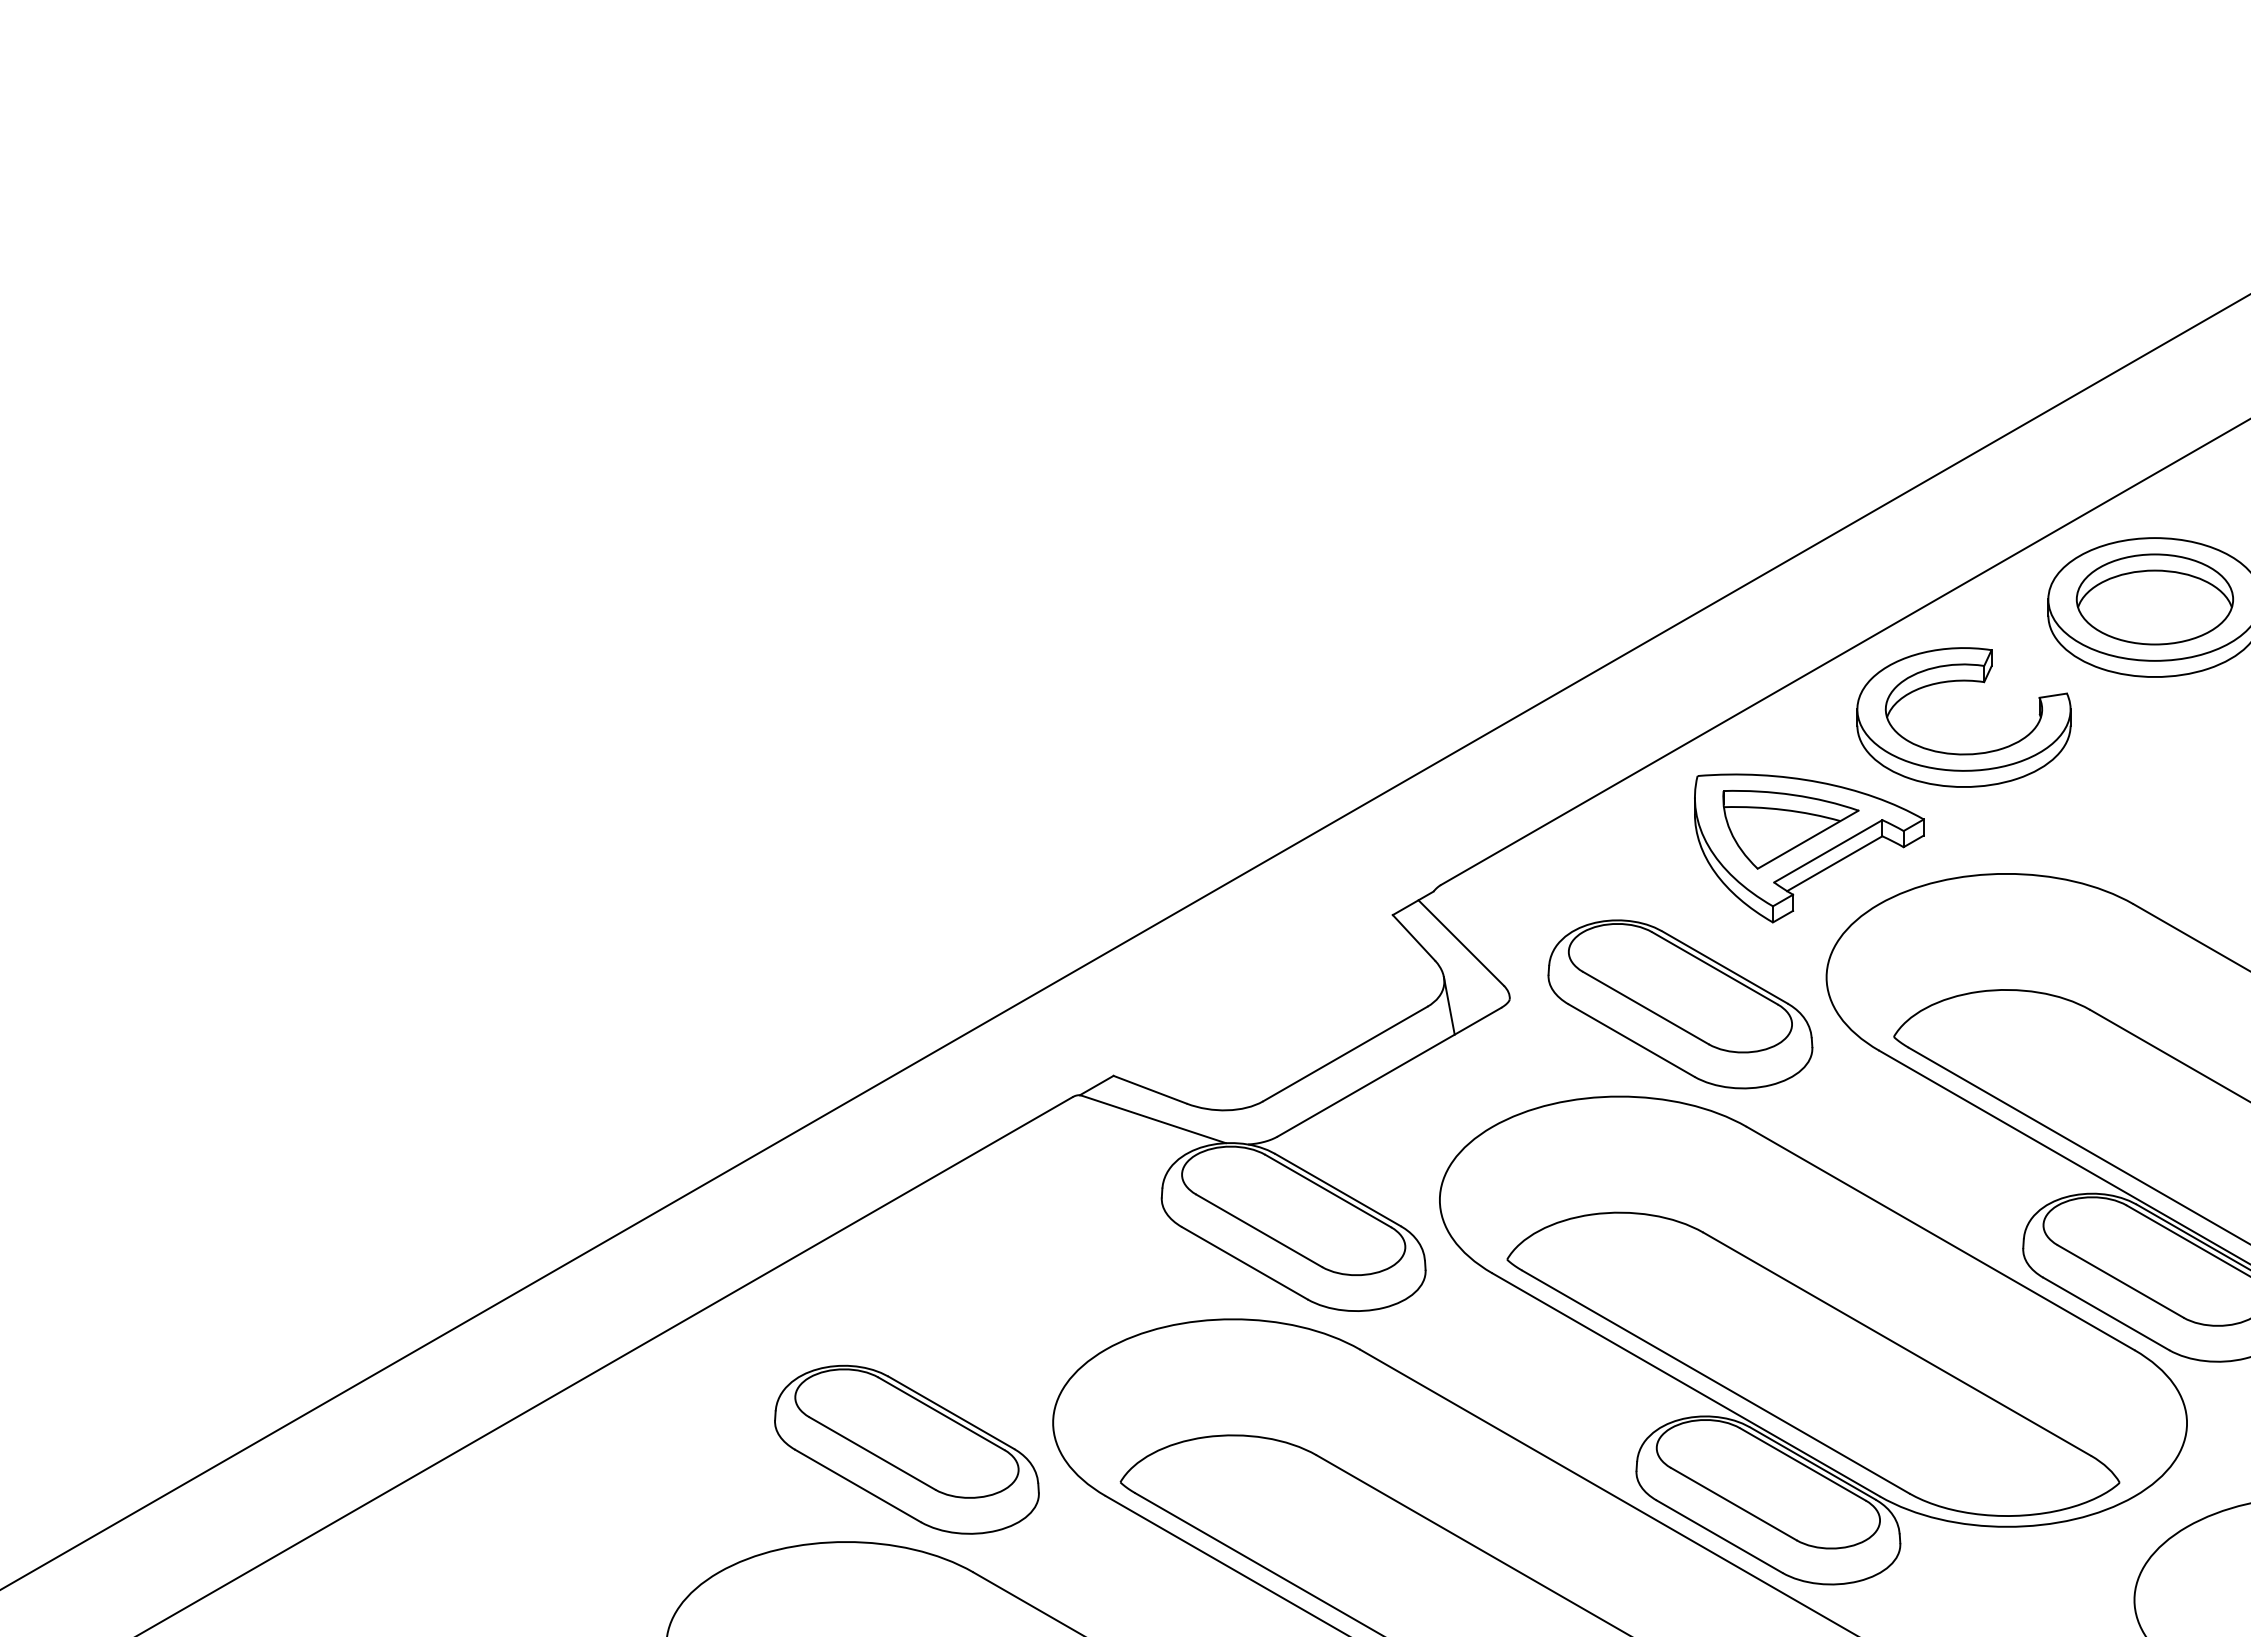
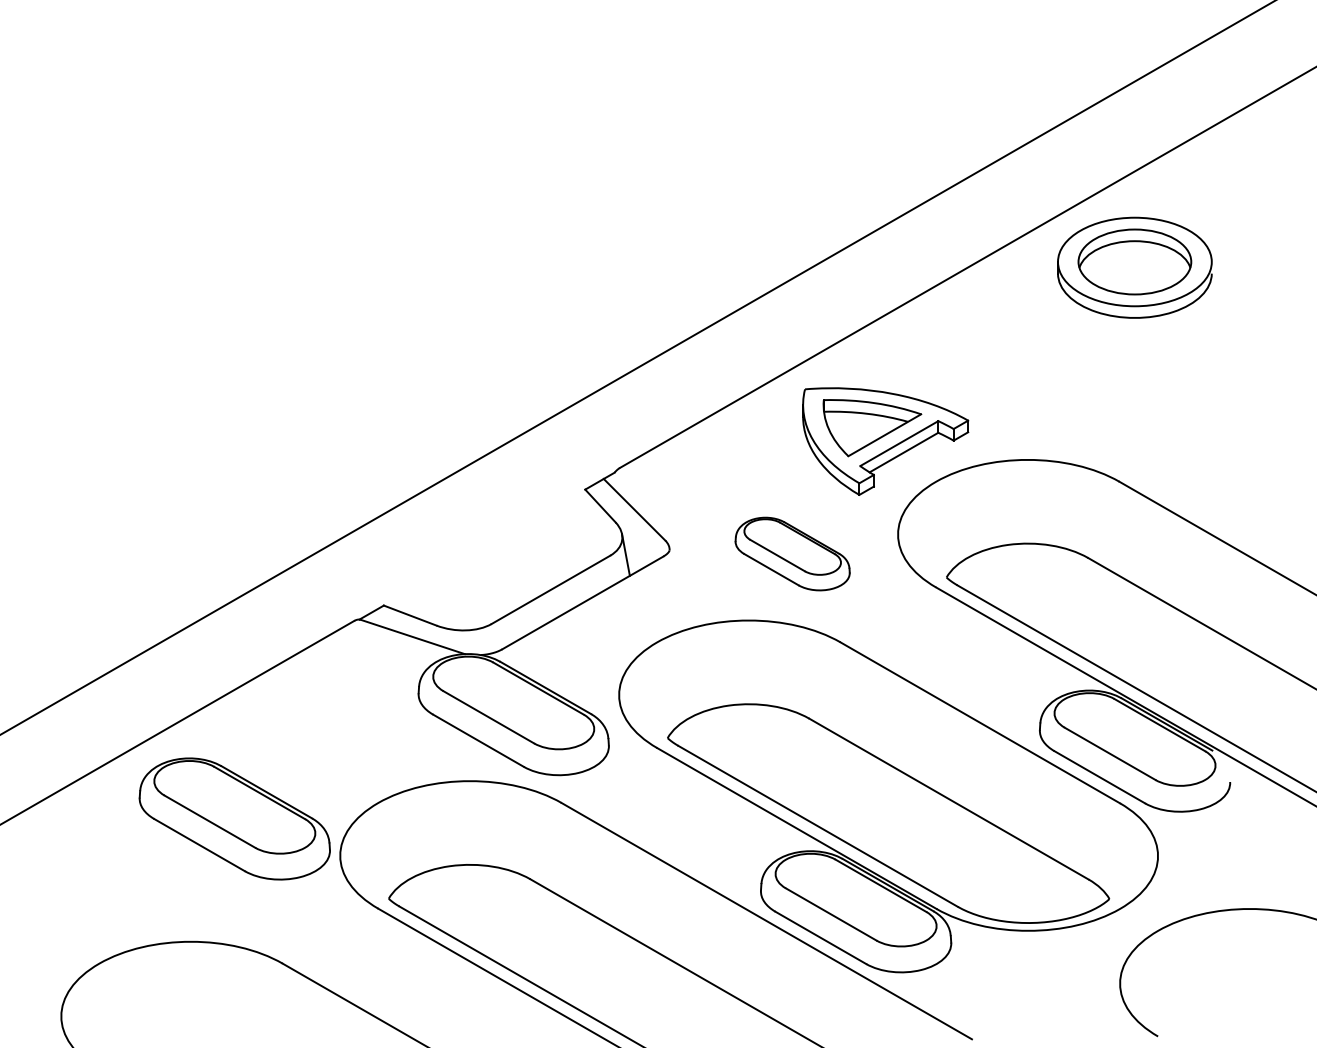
part: (1963, 681) -> (996, 321), removed
part: (1680, 1004) -> (792, 554), size x0.6
part: (906, 1449) -> (234, 818), moved

